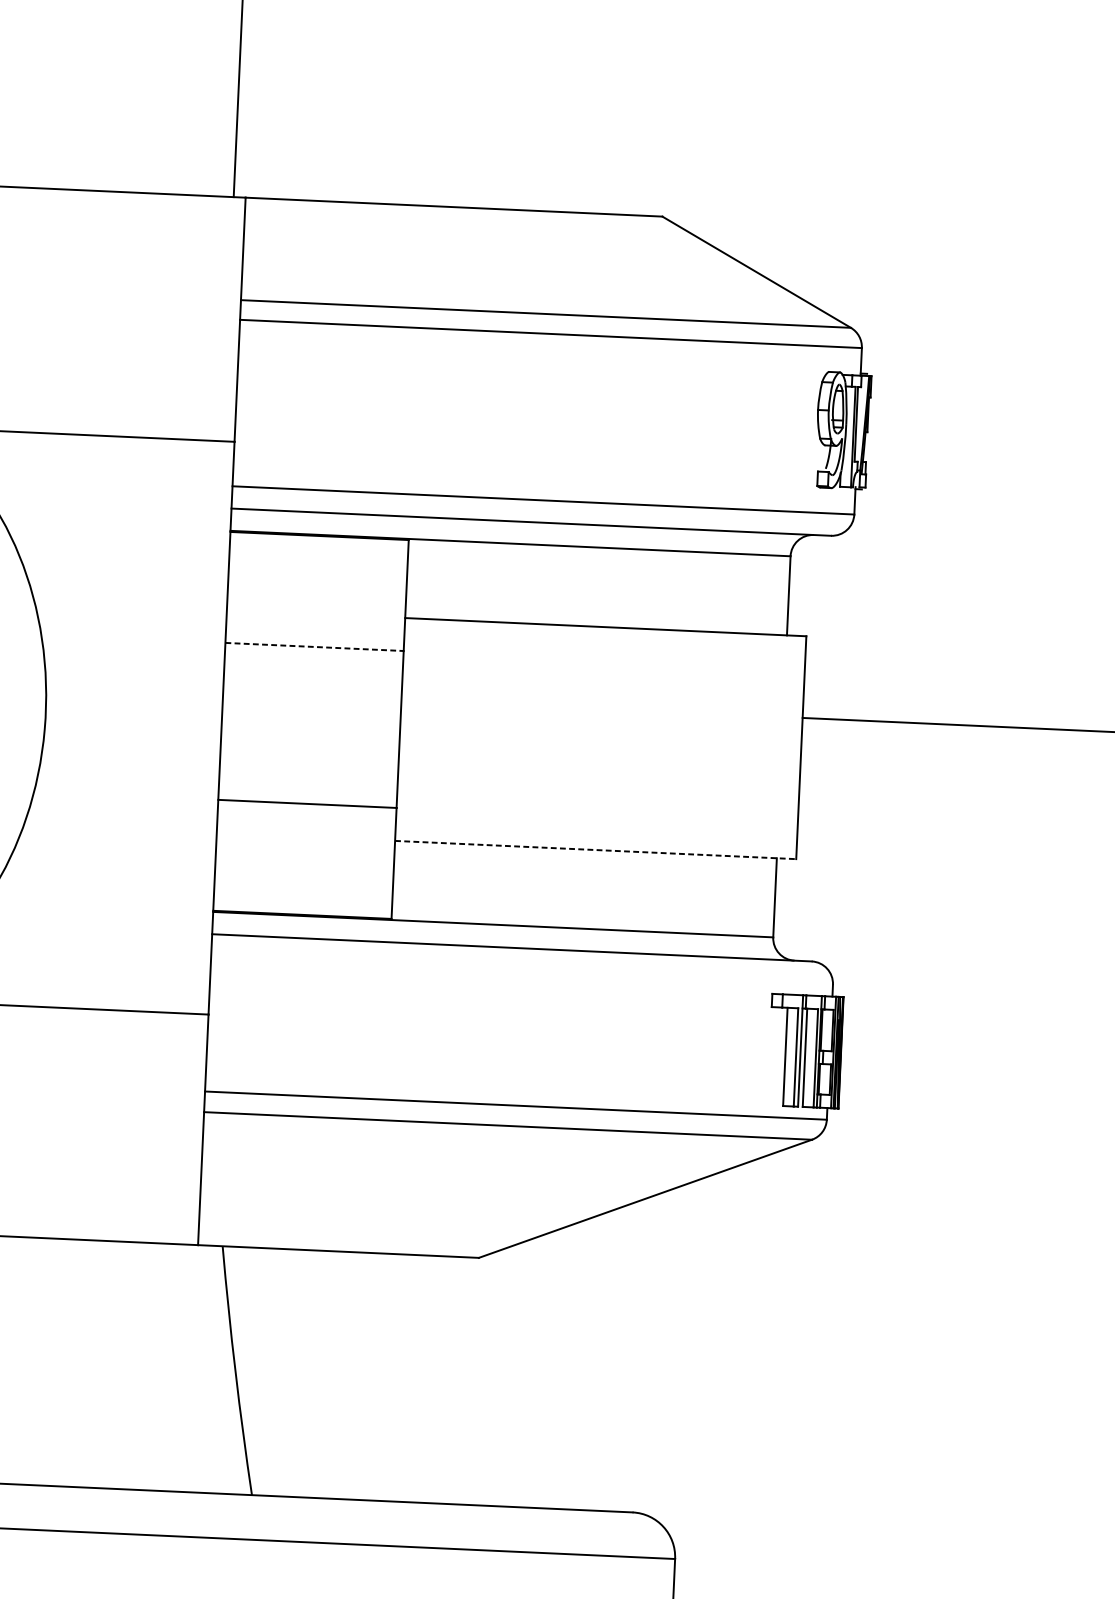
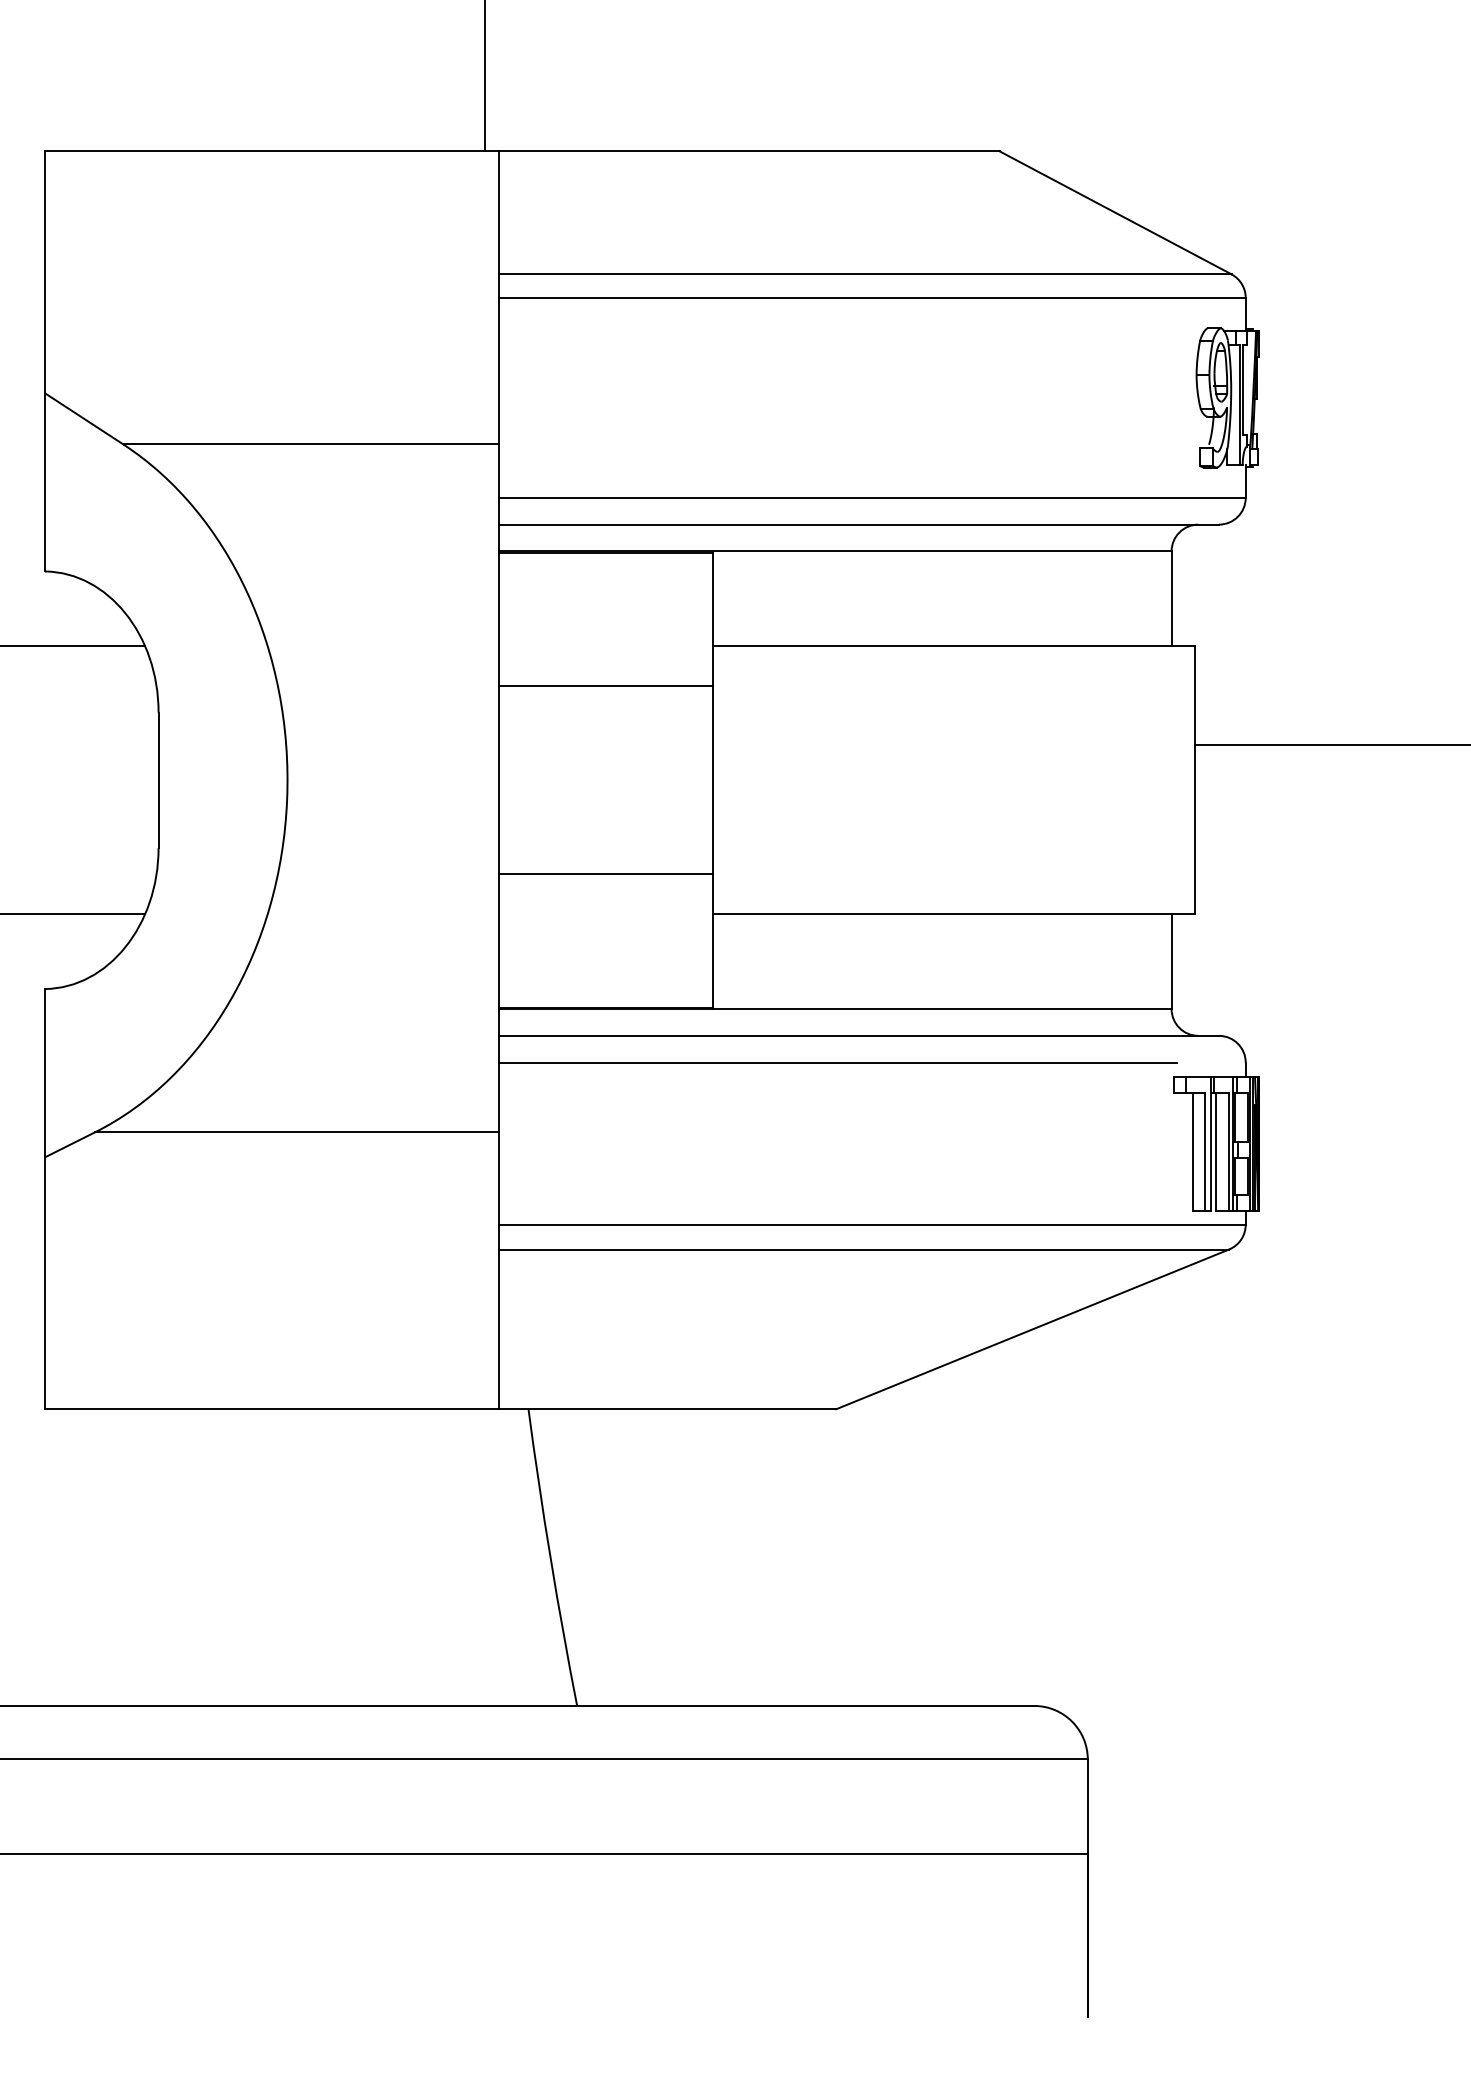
line: (314, 647) -> (606, 686), dashed -> solid
line: (596, 850) -> (954, 914), dashed -> solid
line: (493, 969) -> (837, 1062), added

